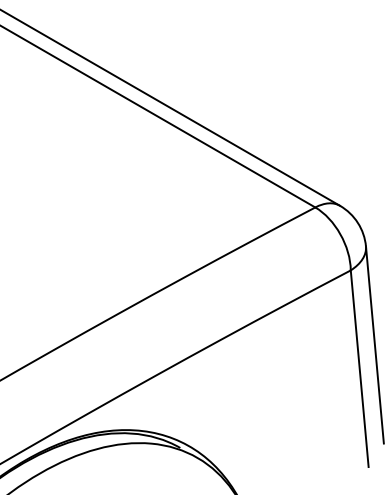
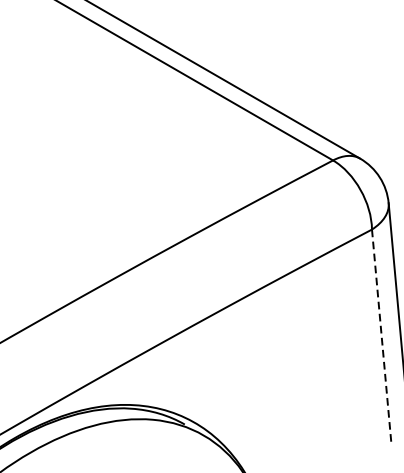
line: (359, 368) -> (381, 337), solid -> dashed

